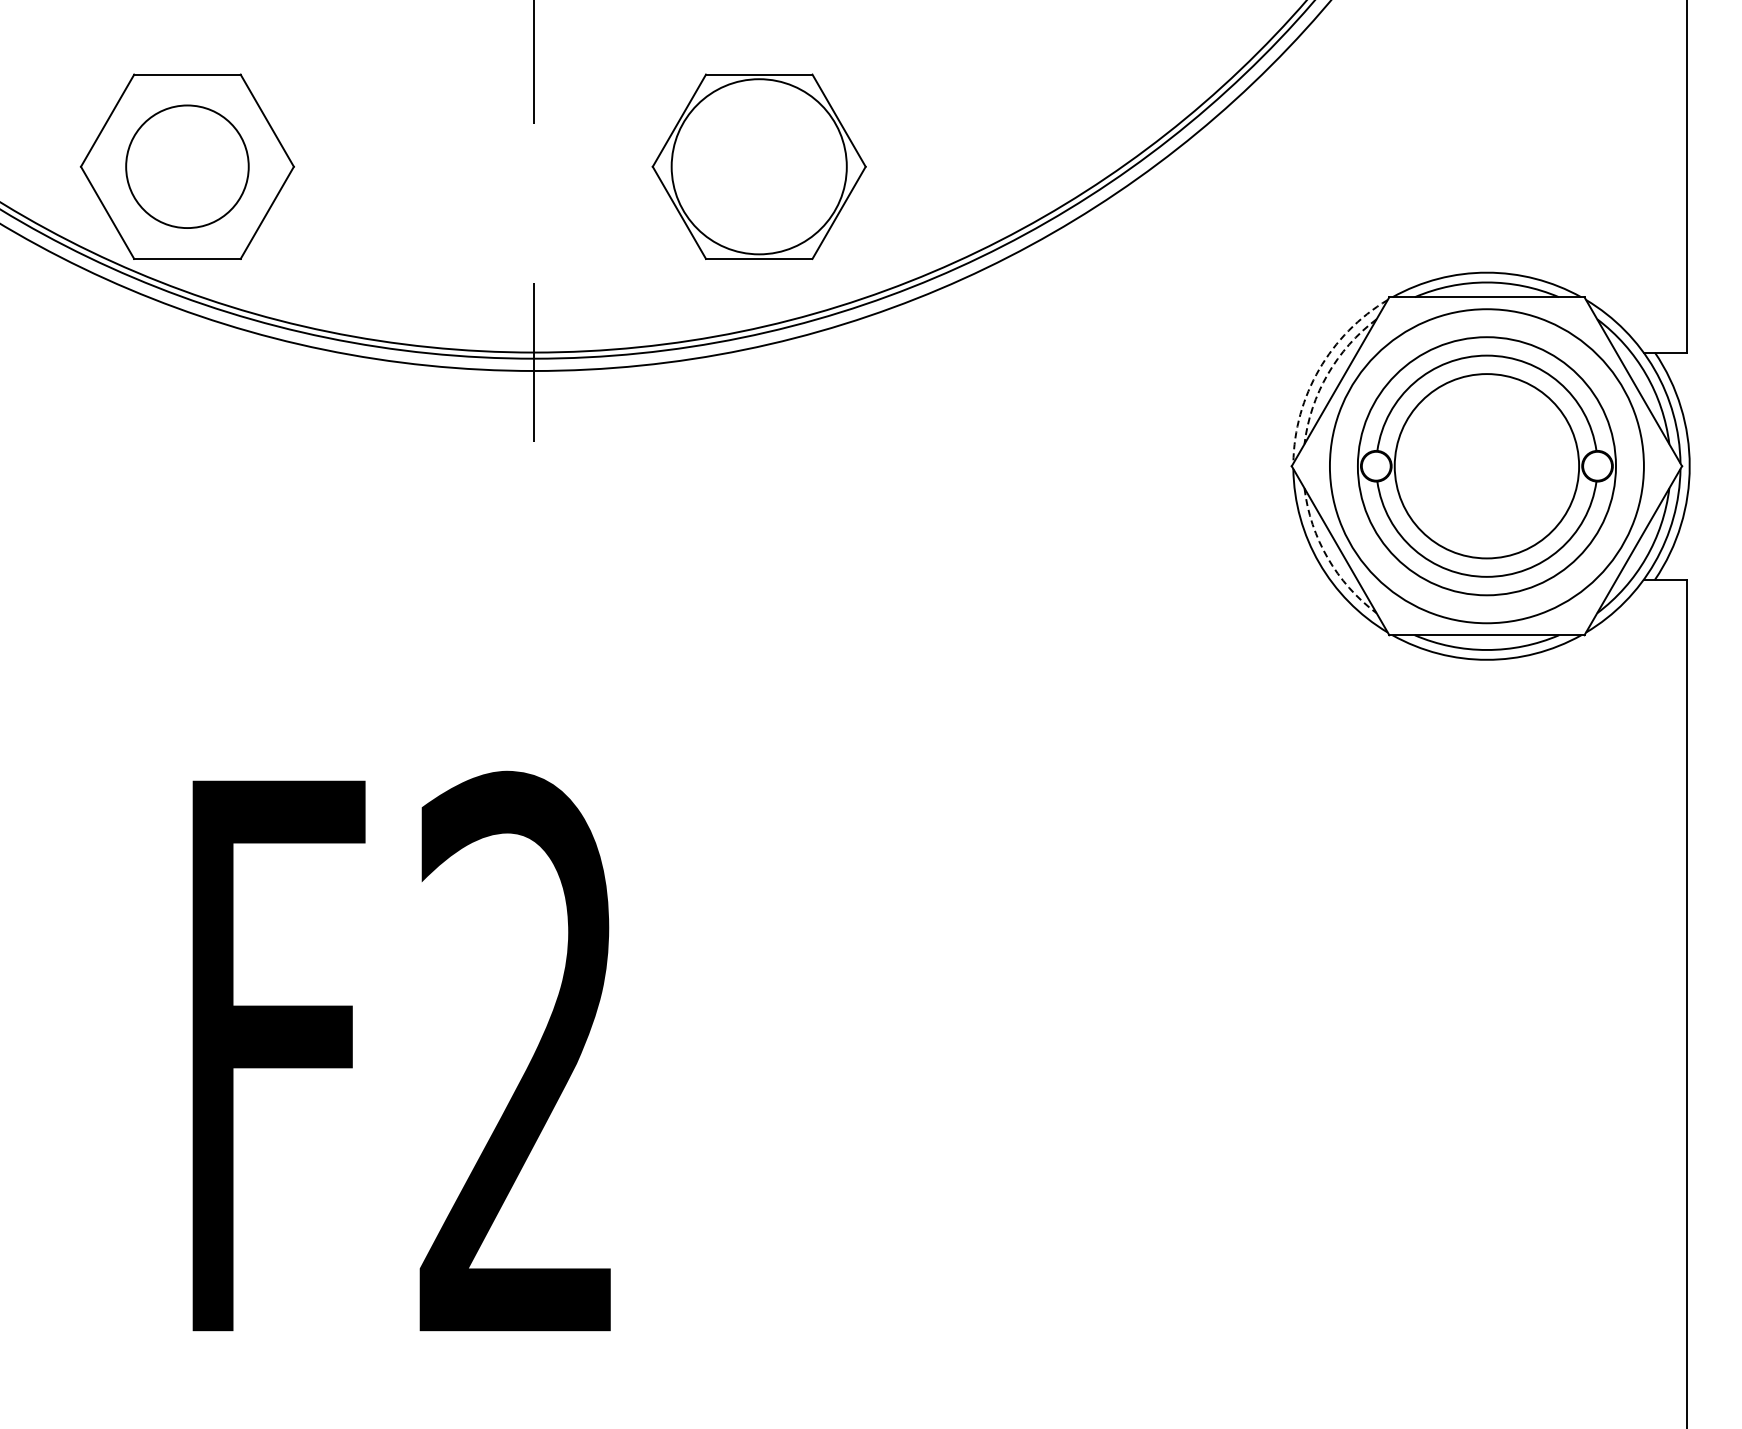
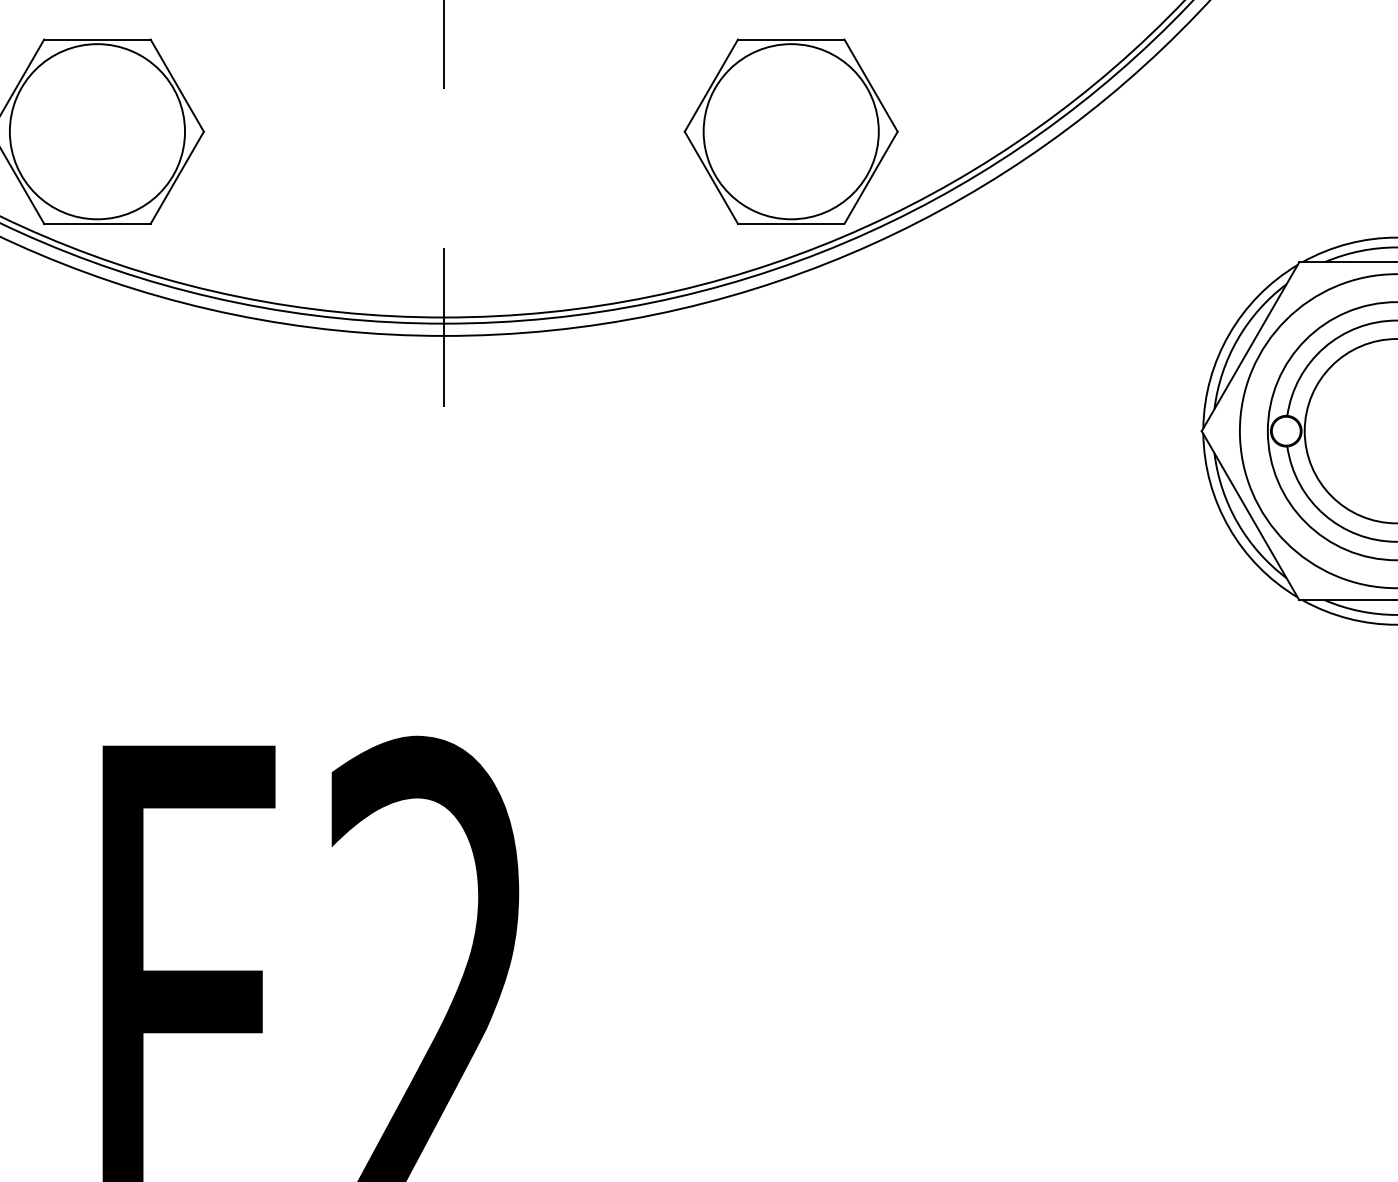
circle: (187, 166) -> (97, 131), size x1.43
part: (758, 166) -> (790, 131), moved
arc: (1319, 369) -> (1229, 334), dashed -> solid
arc: (1327, 374) -> (1237, 339), dashed -> solid
arc: (1327, 558) -> (1237, 523), dashed -> solid

